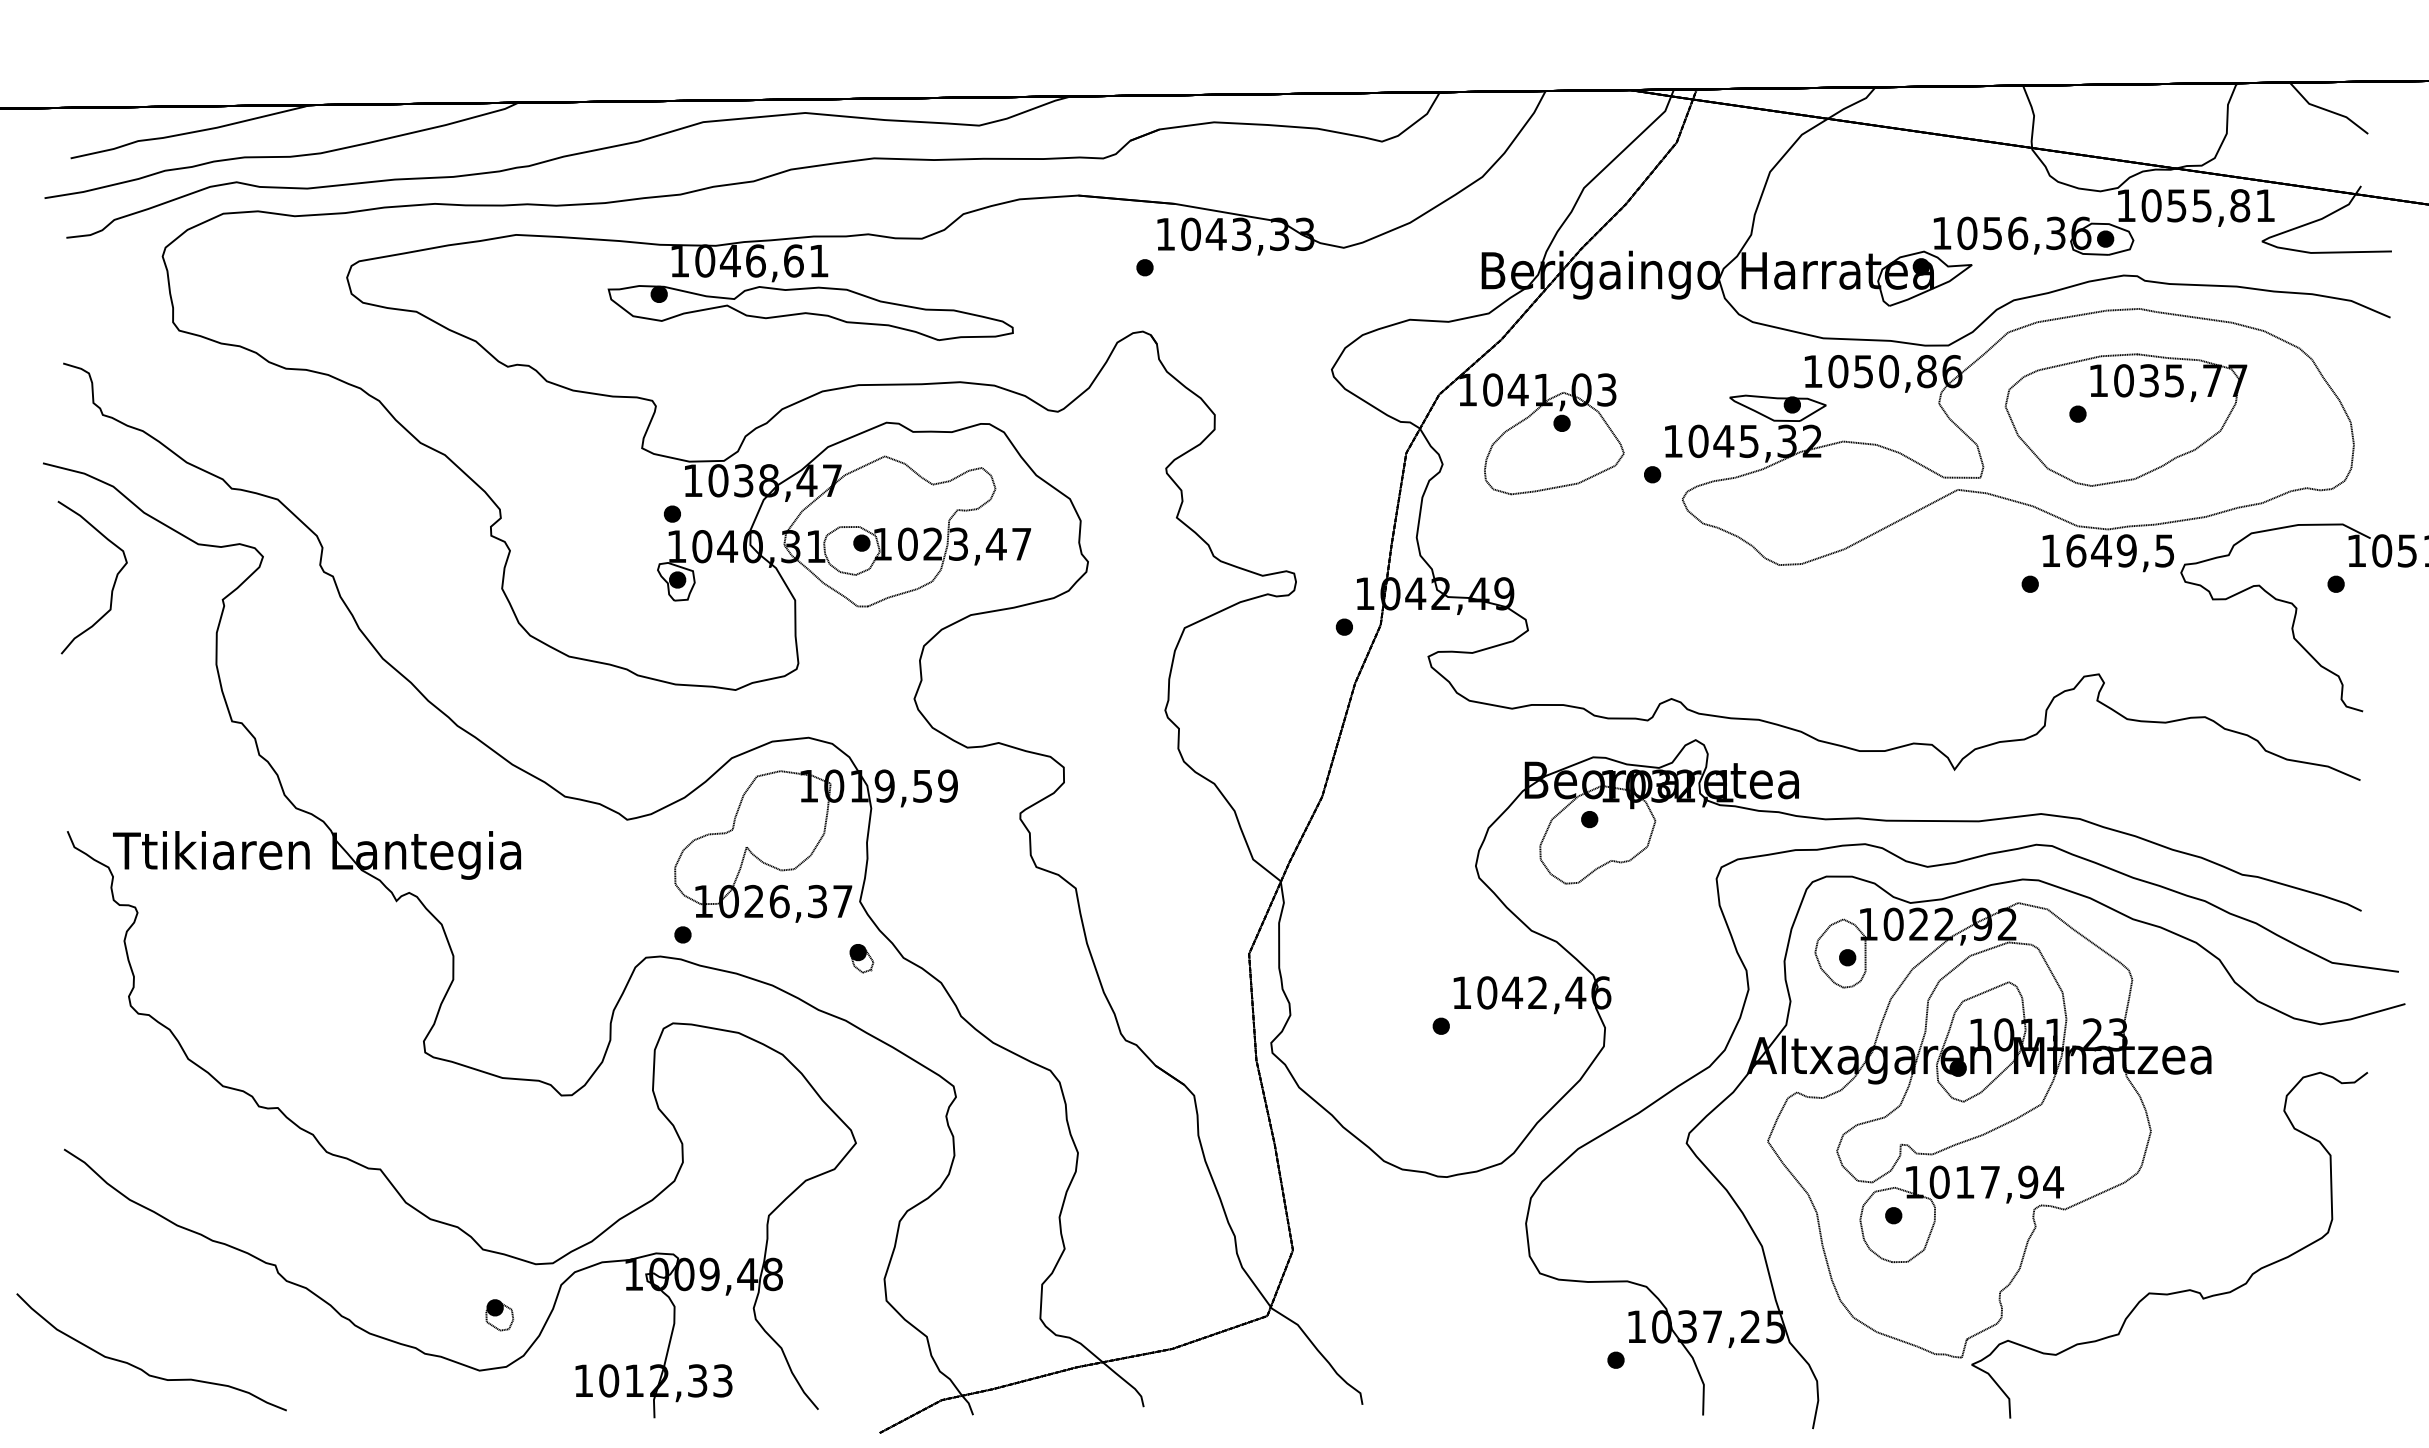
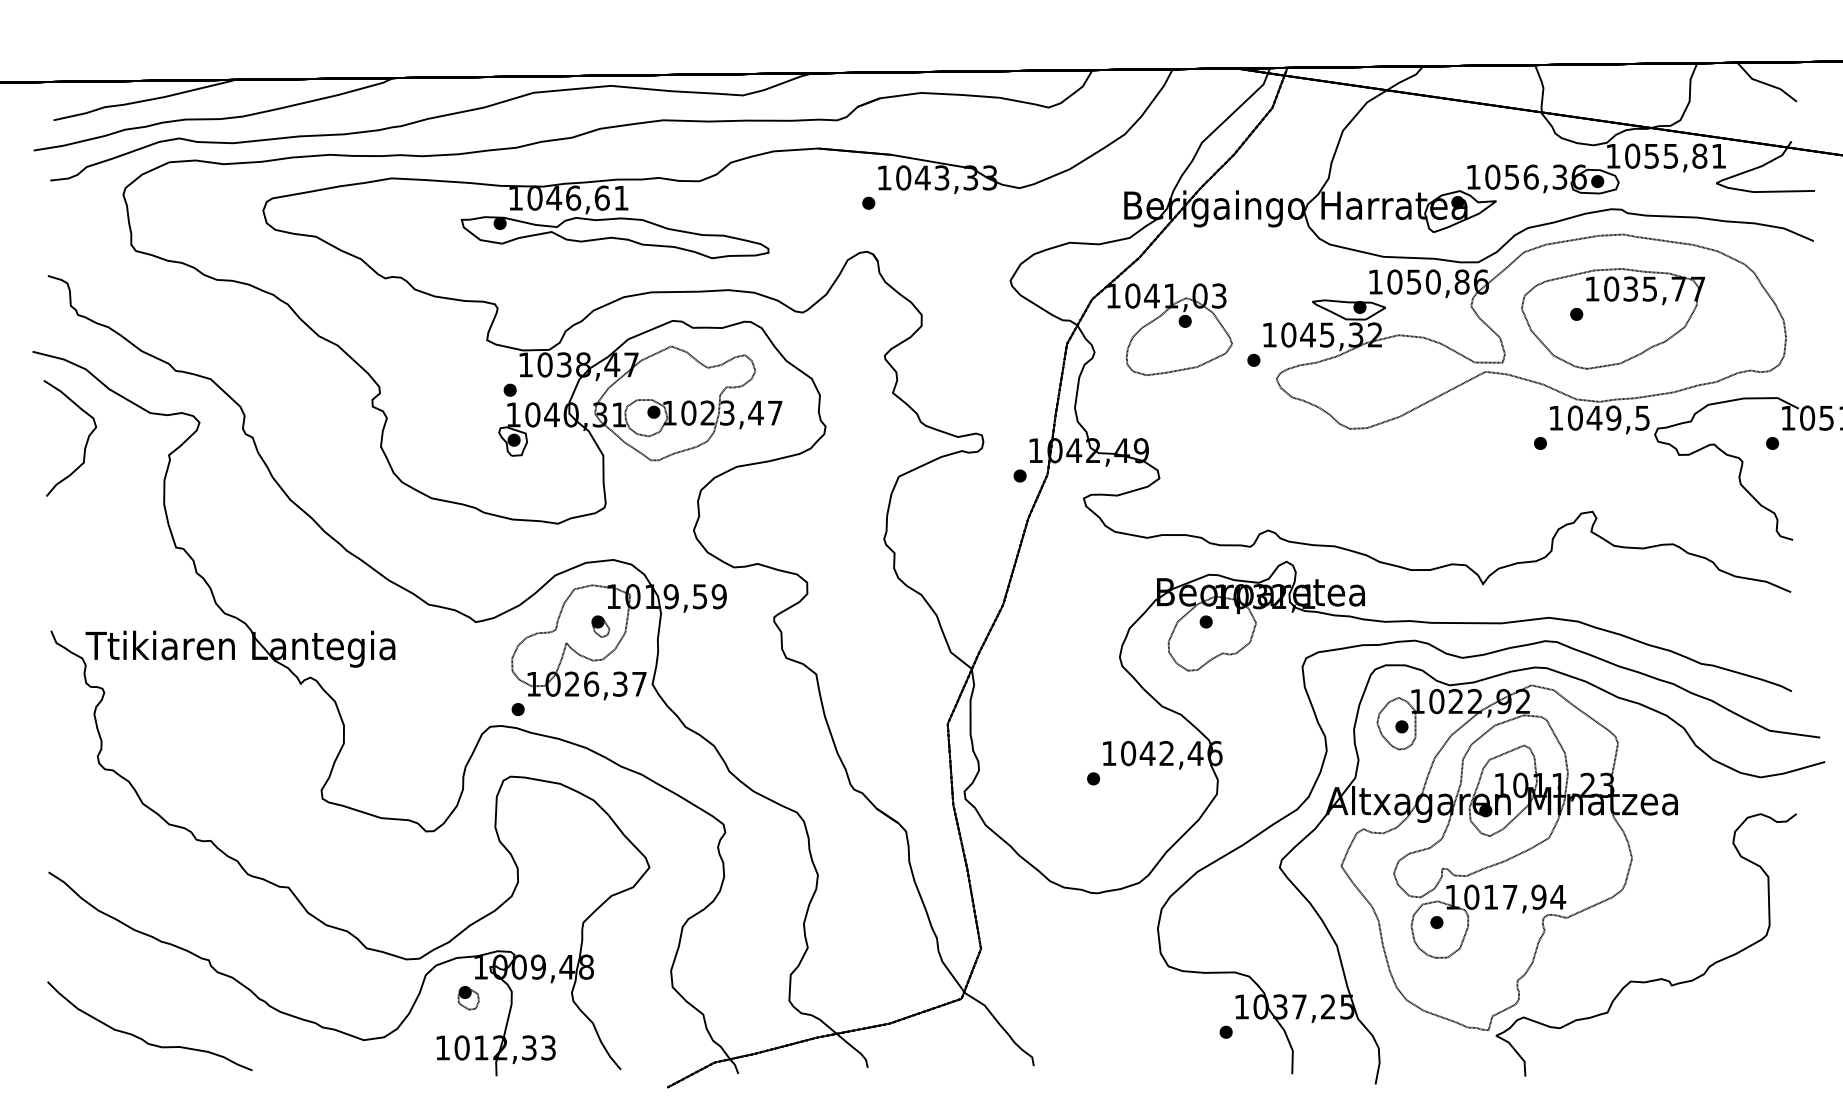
text: (2076, 550) -> (1575, 417), 1649,5 -> 1049,5
part: (861, 958) -> (600, 626), moved
part: (499, 1315) -> (468, 998), moved
part: (141, 1368) -> (142, 1038), moved

